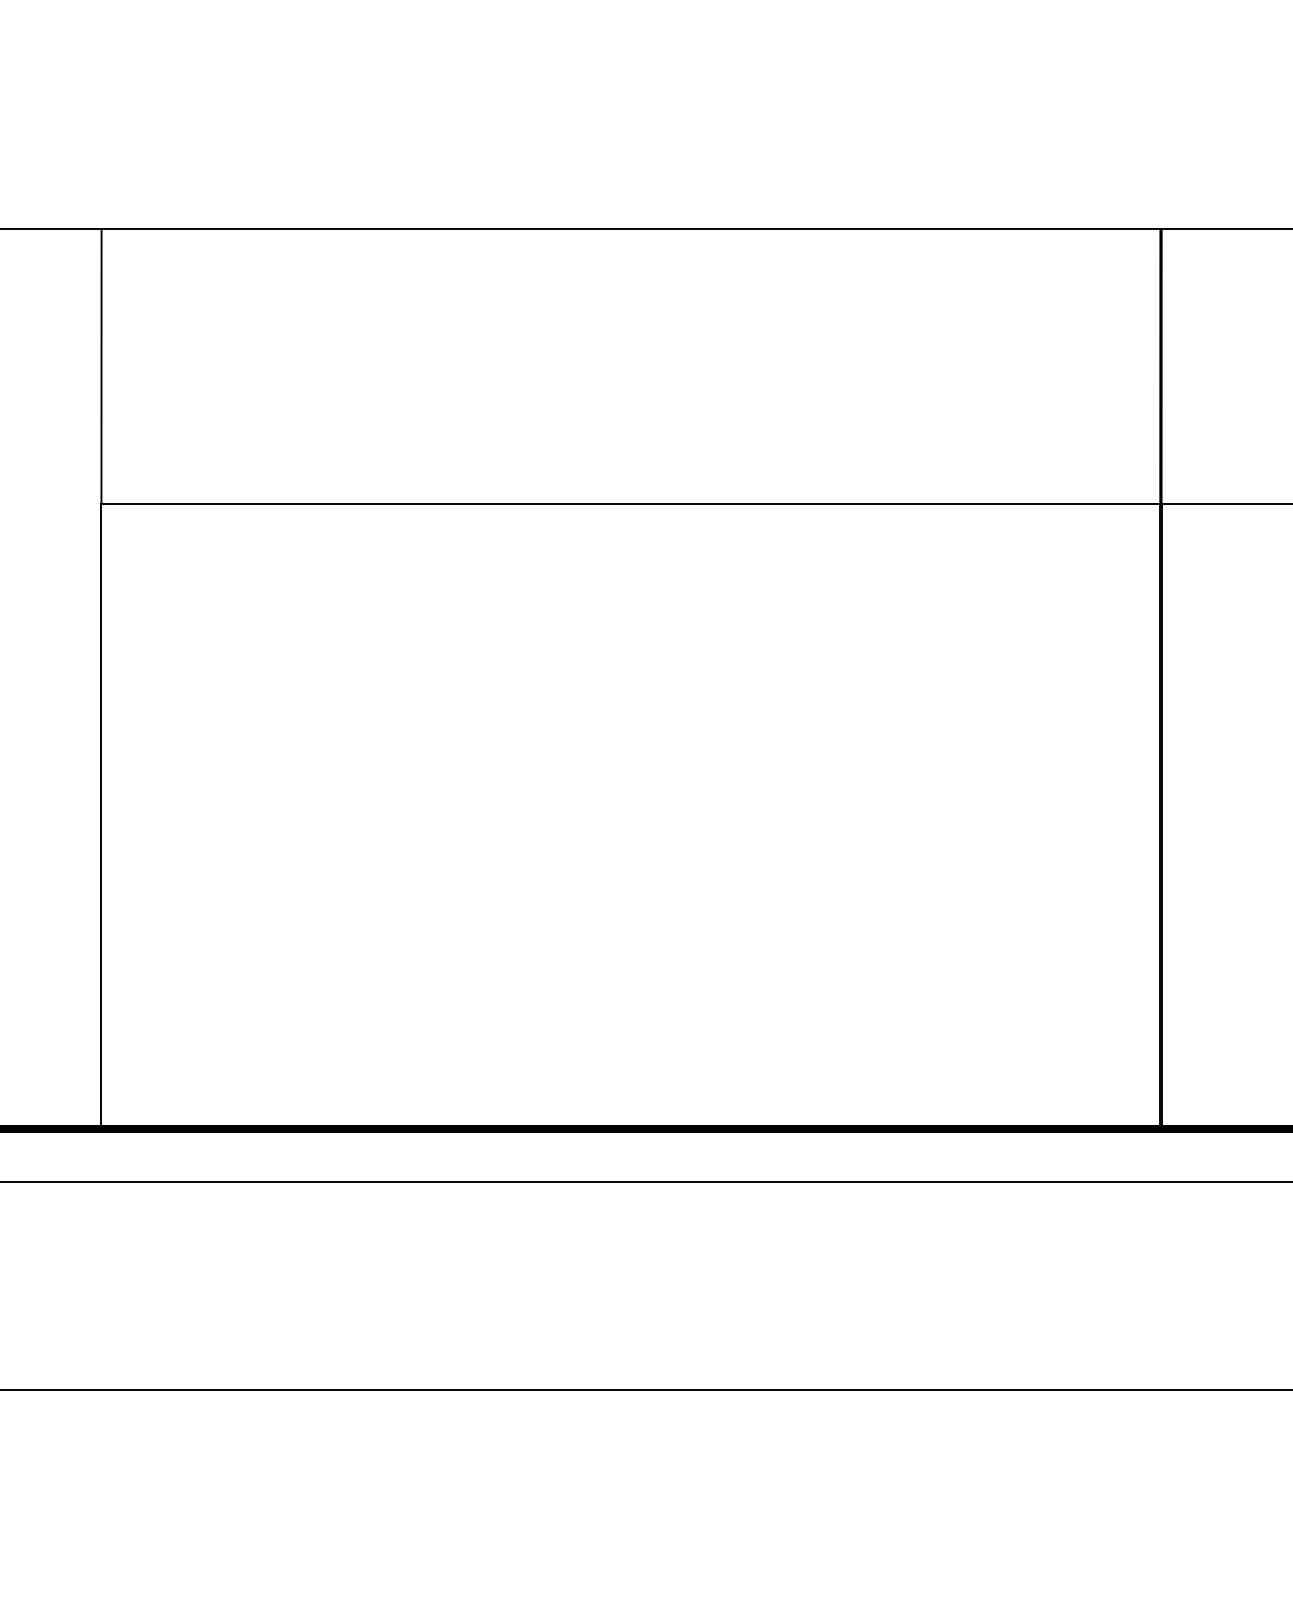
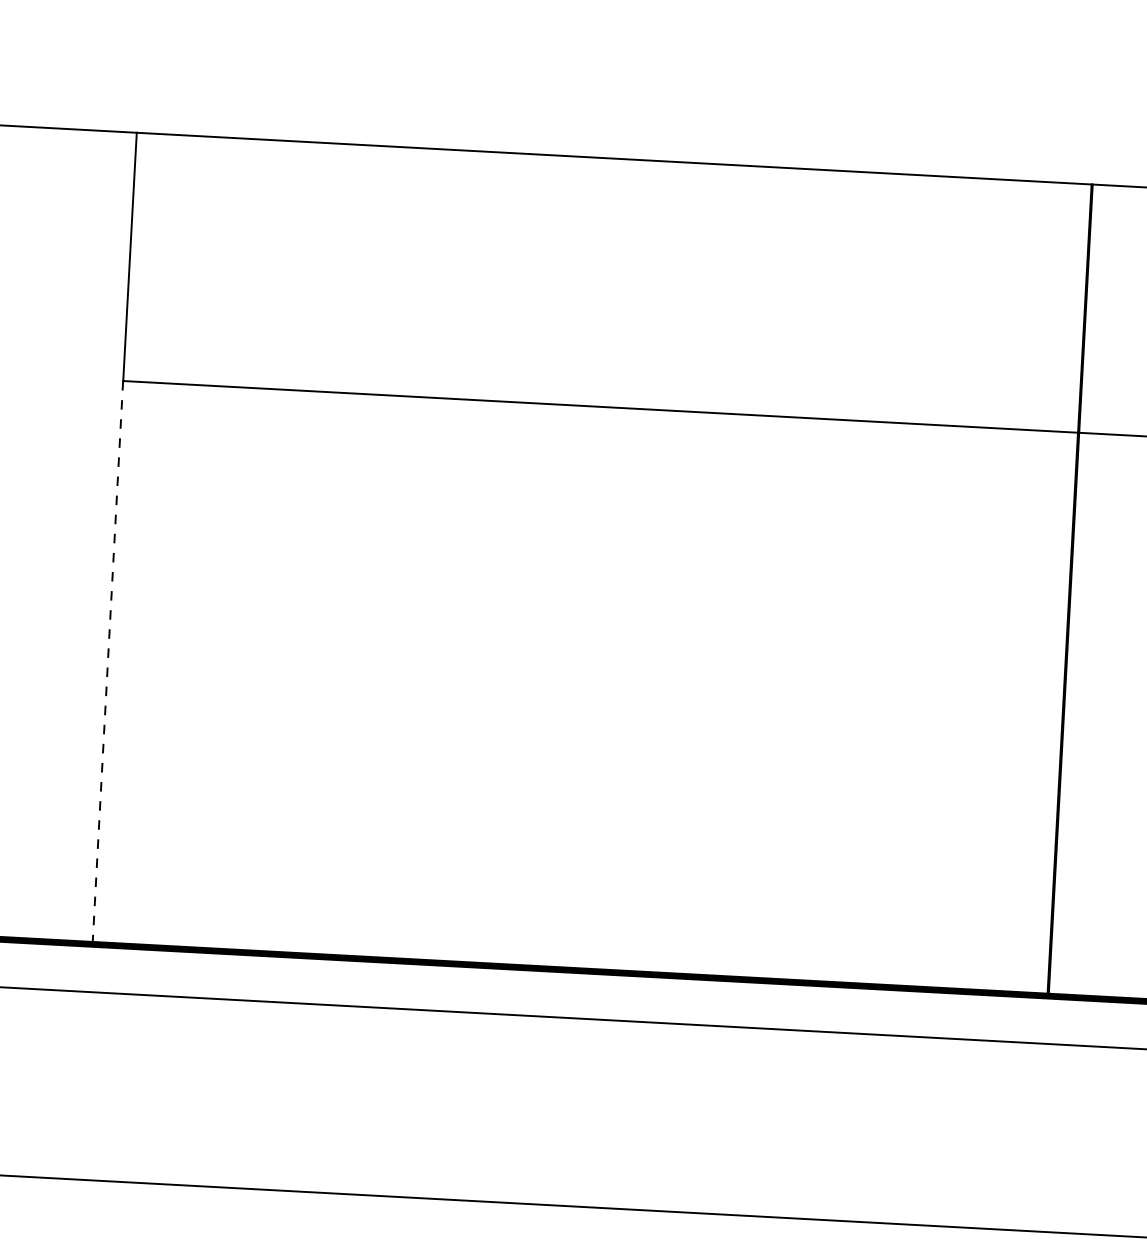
line: (101, 816) -> (108, 662), solid -> dashed

